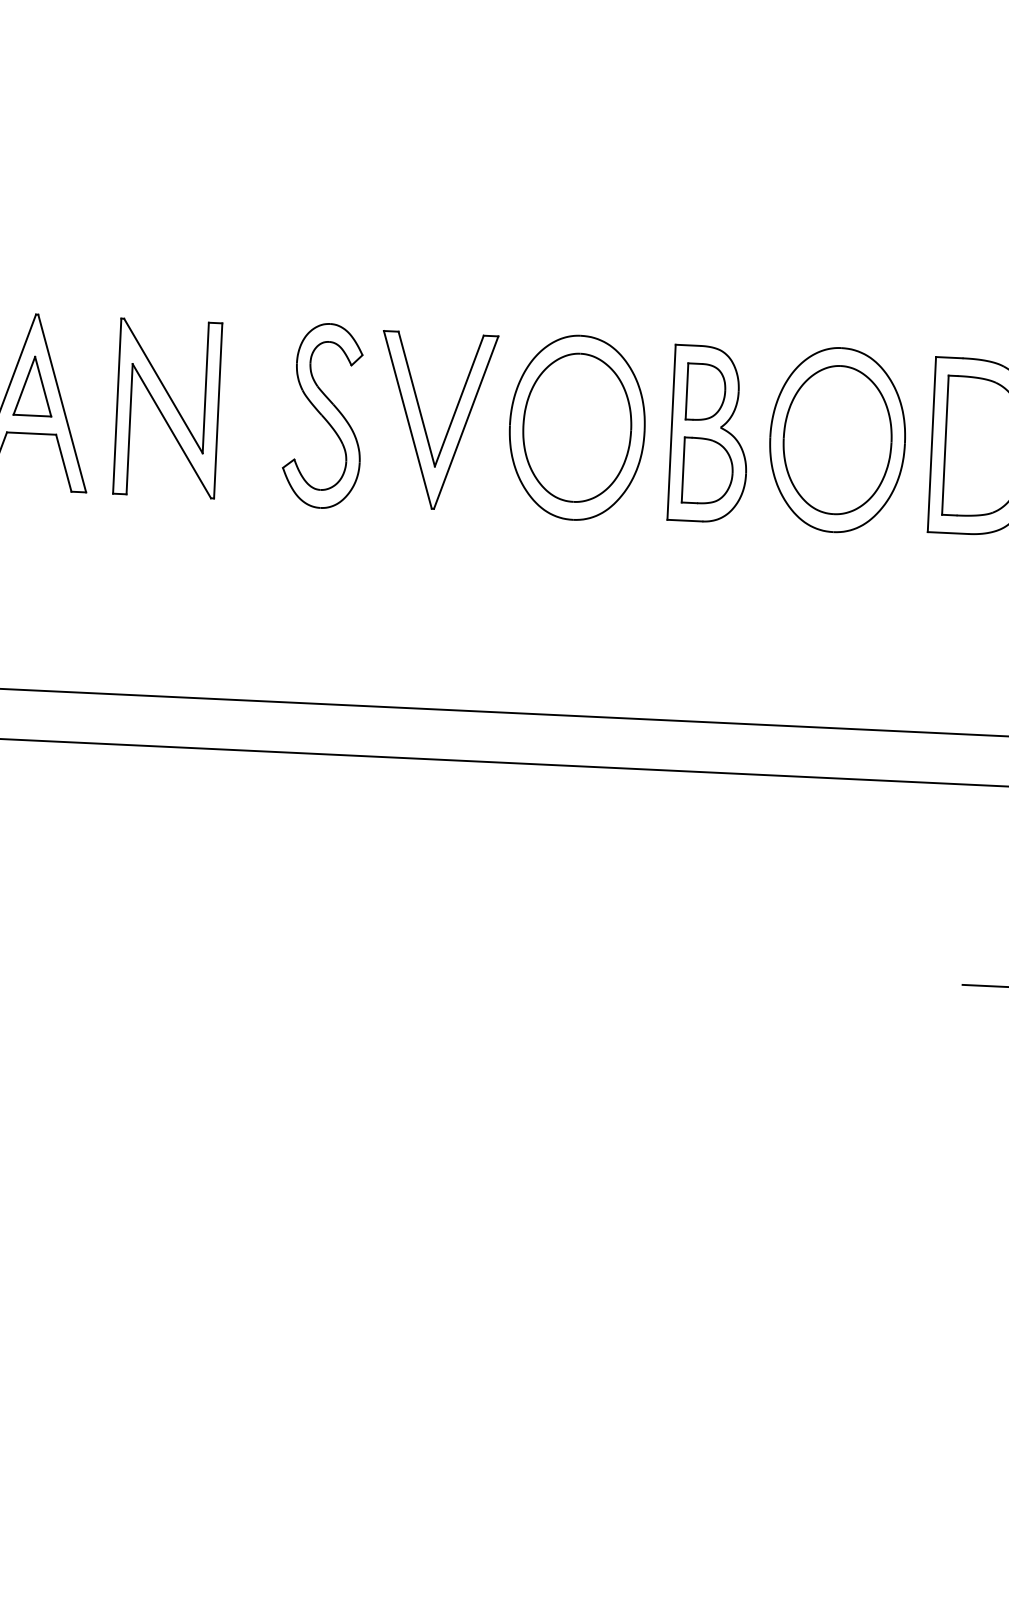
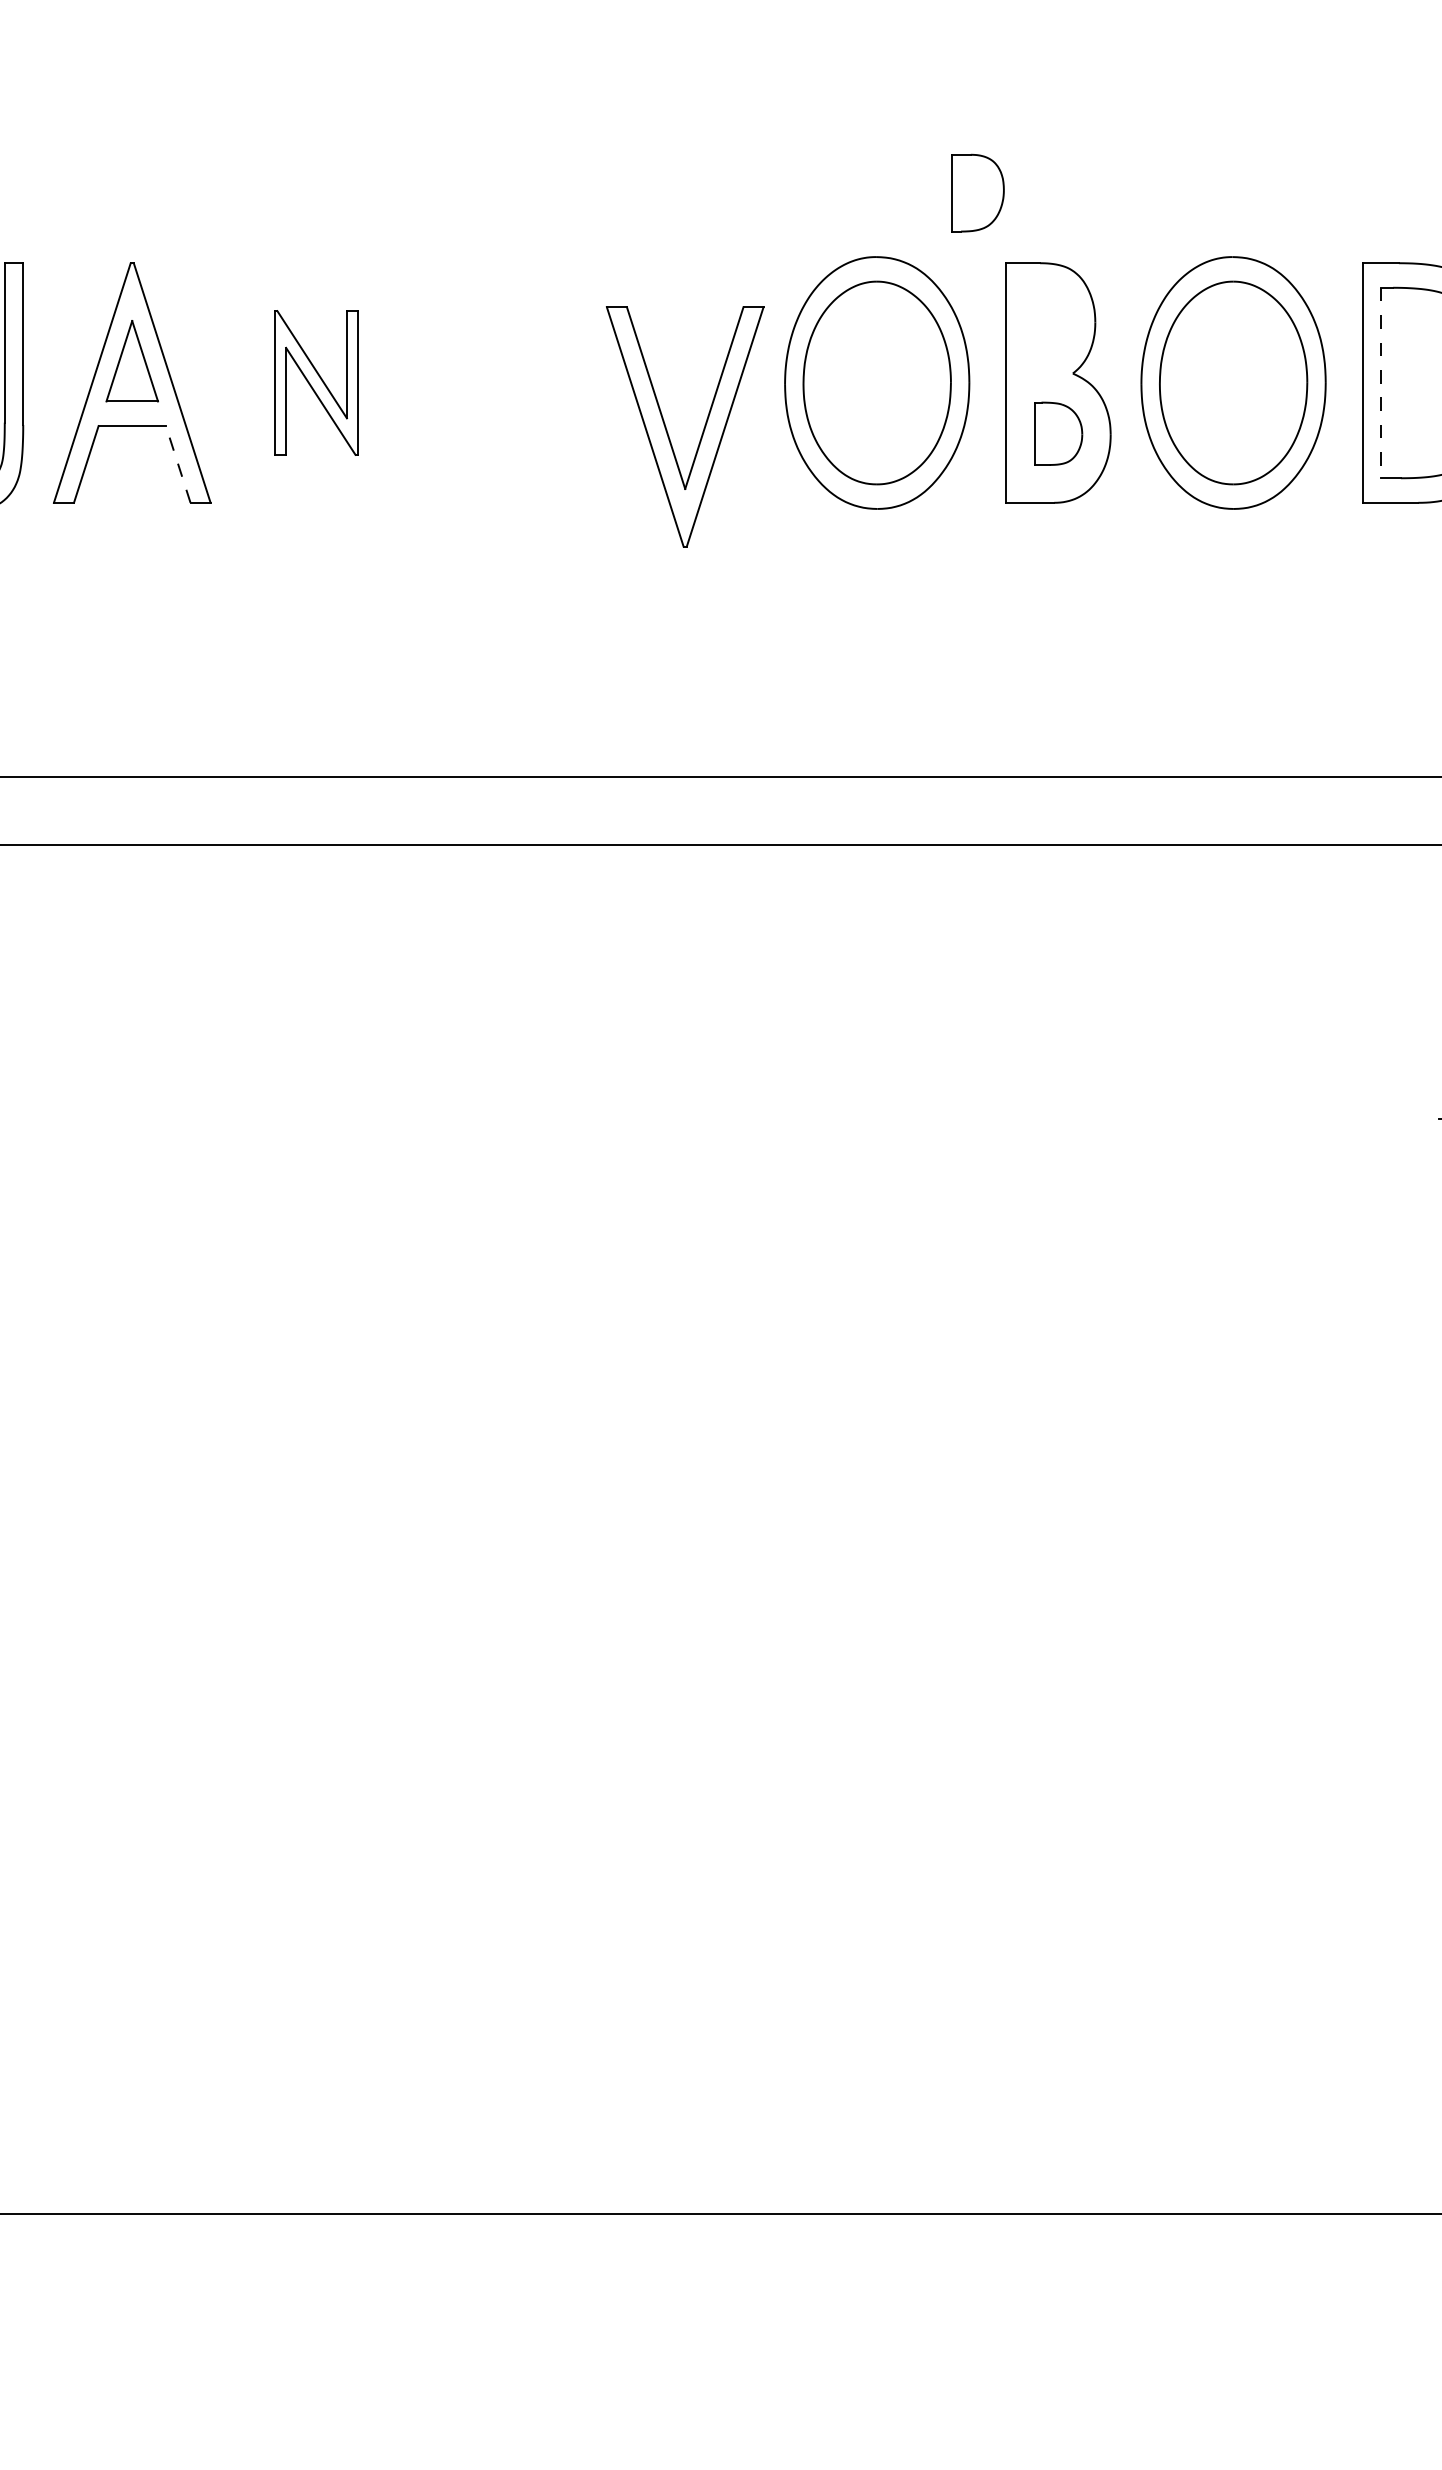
part: (705, 391) -> (977, 192), moved
part: (167, 408) -> (316, 382), size x0.6
part: (323, 415) -> (529, 382), removed
part: (449, 425) -> (702, 431), moved
line: (945, 445) -> (1381, 383), solid -> dashed
line: (64, 462) -> (178, 463), solid -> dashed
part: (708, 470) -> (1058, 433), size x0.7

